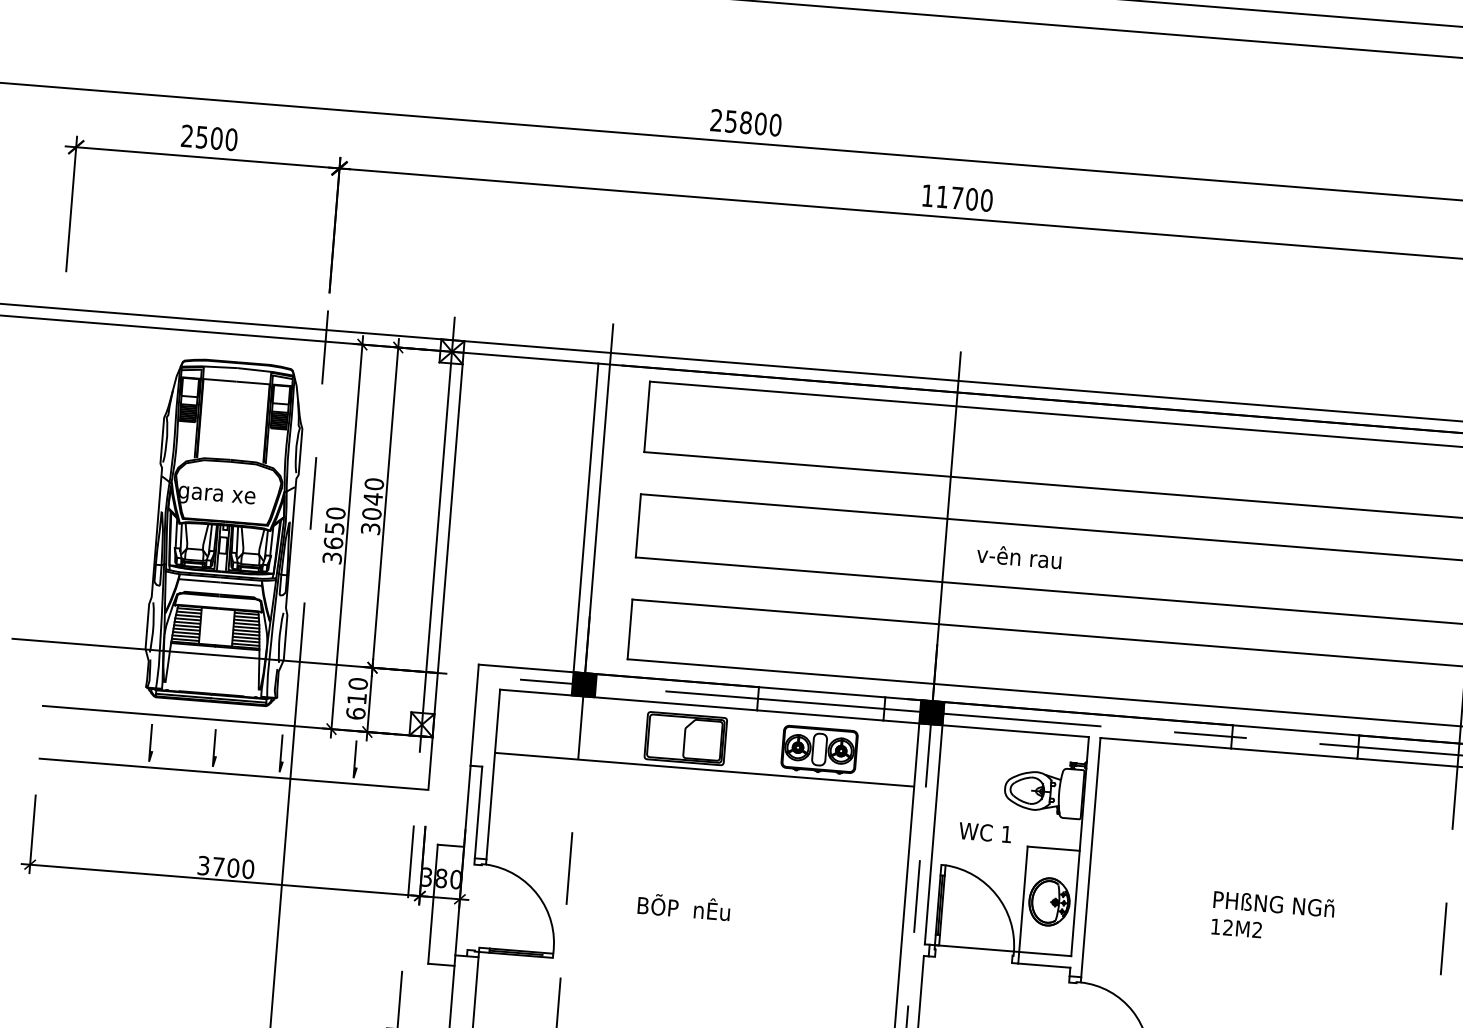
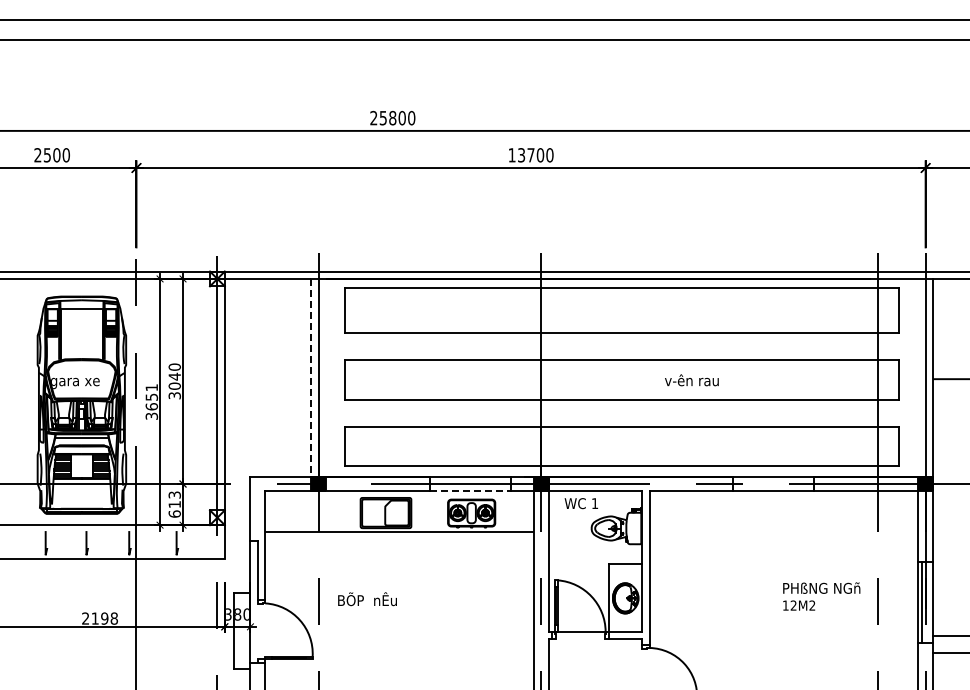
text: (942, 197) -> (521, 155), 11700 -> 13700
text: (335, 513) -> (151, 387), 3650 -> 3651
line: (586, 517) -> (311, 377), solid -> dashed
text: (1018, 557) -> (691, 380), moved
text: (357, 683) -> (174, 494), 610 -> 613
line: (820, 715) -> (470, 491), solid -> dashed
text: (984, 832) -> (580, 503), moved
text: (226, 867) -> (100, 618), 3700 -> 2198
text: (684, 907) -> (367, 599), moved
text: (1272, 916) -> (821, 596), moved

